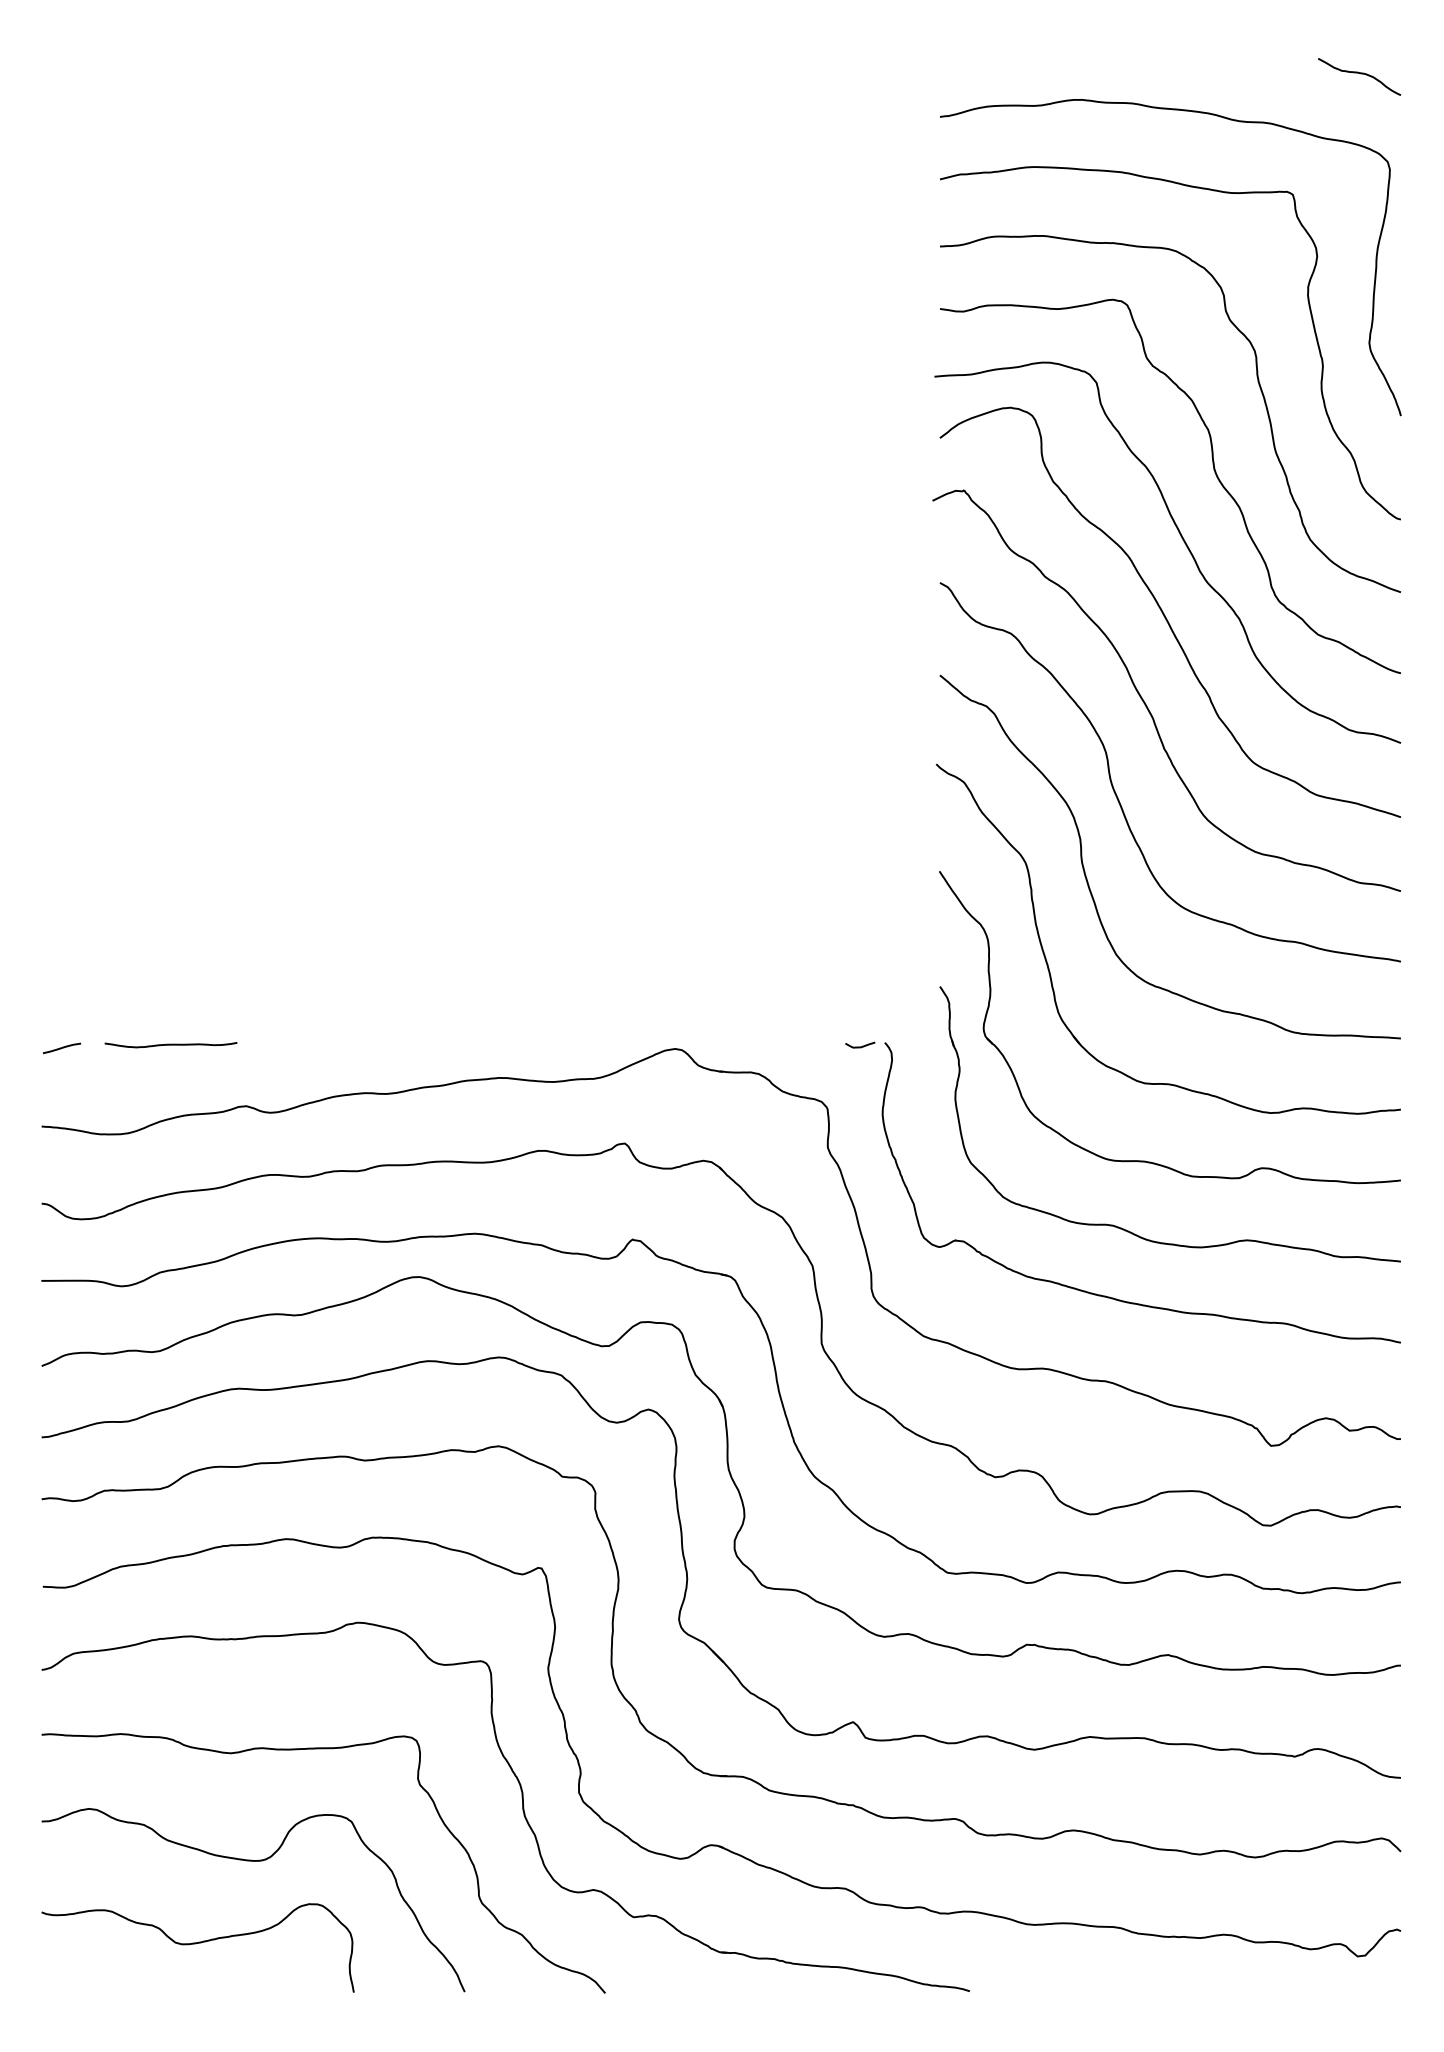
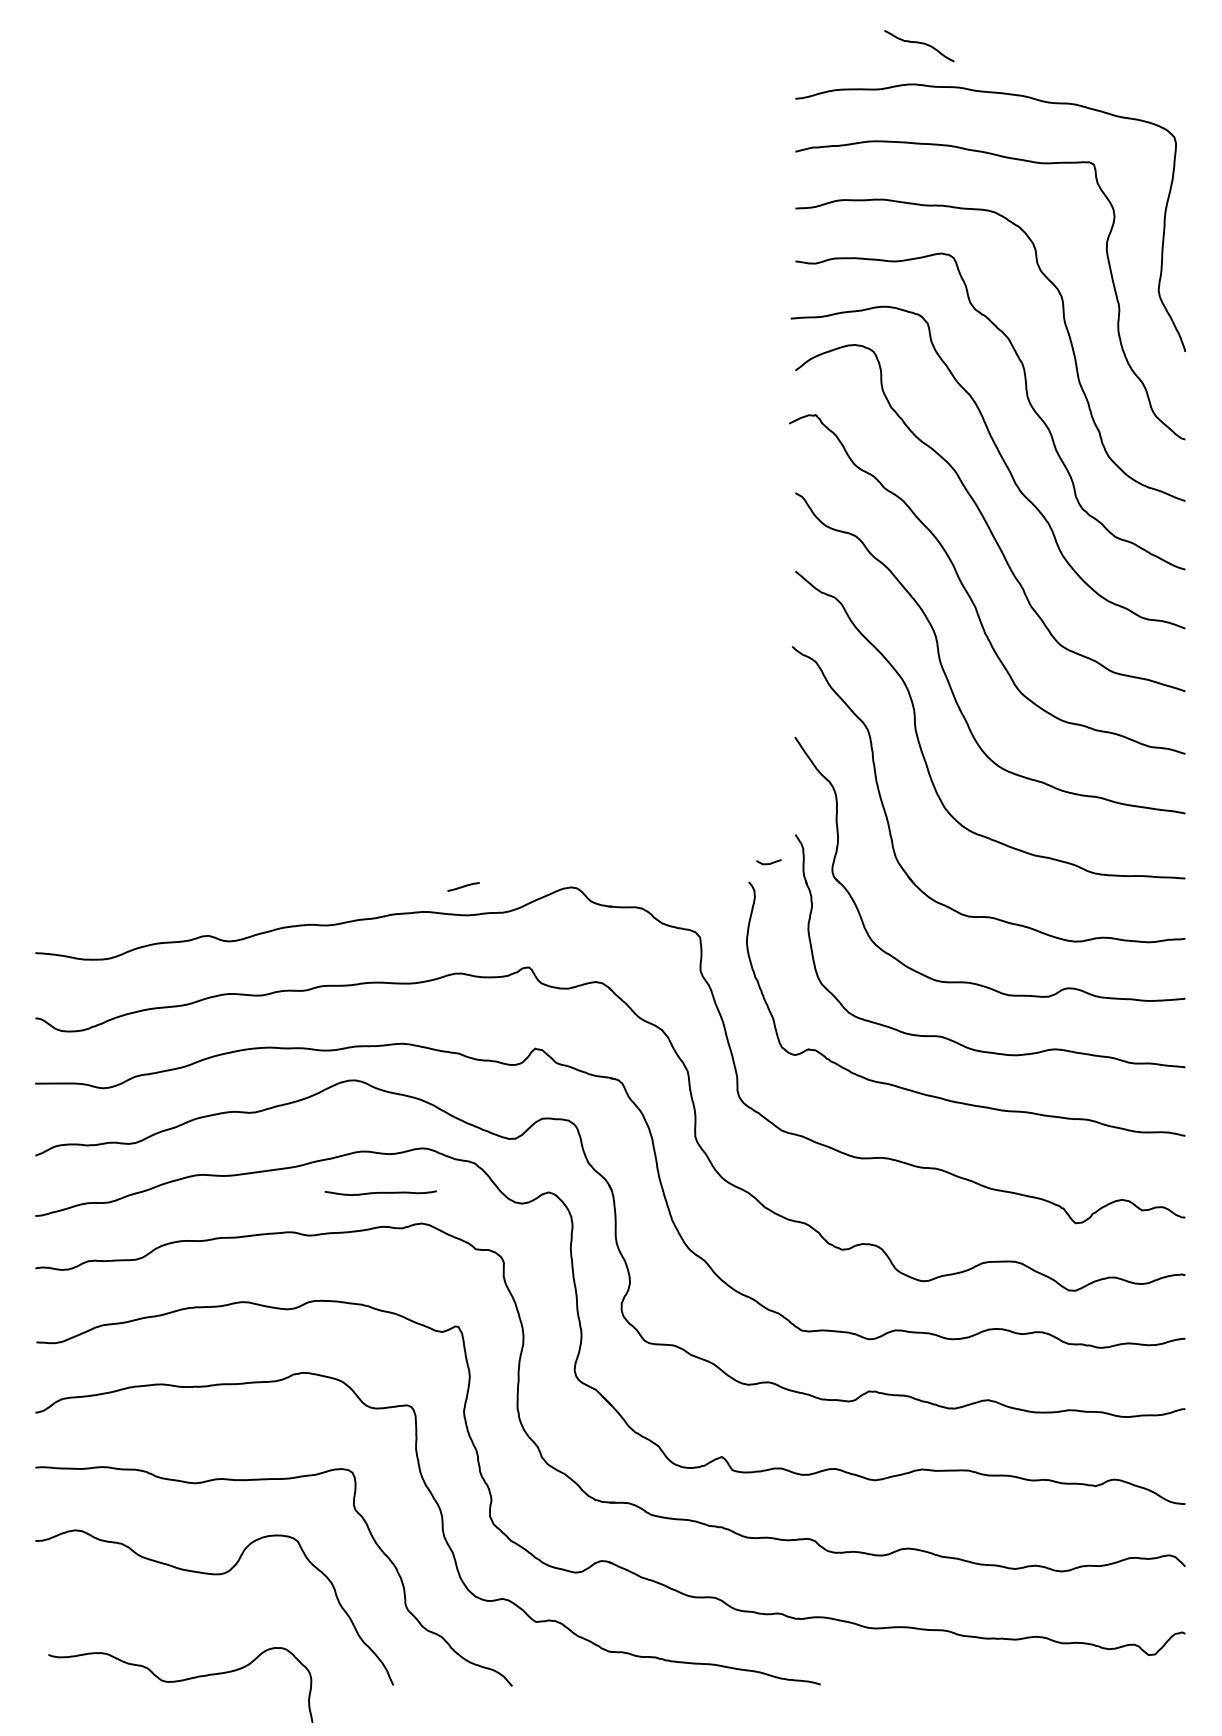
curve: (1359, 73) -> (919, 43), moved
curve: (170, 1044) -> (380, 1192), moved
curve: (859, 1046) -> (768, 863), moved
line: (61, 1047) -> (463, 886), moved
curve: (197, 1943) -> (180, 1681), moved

